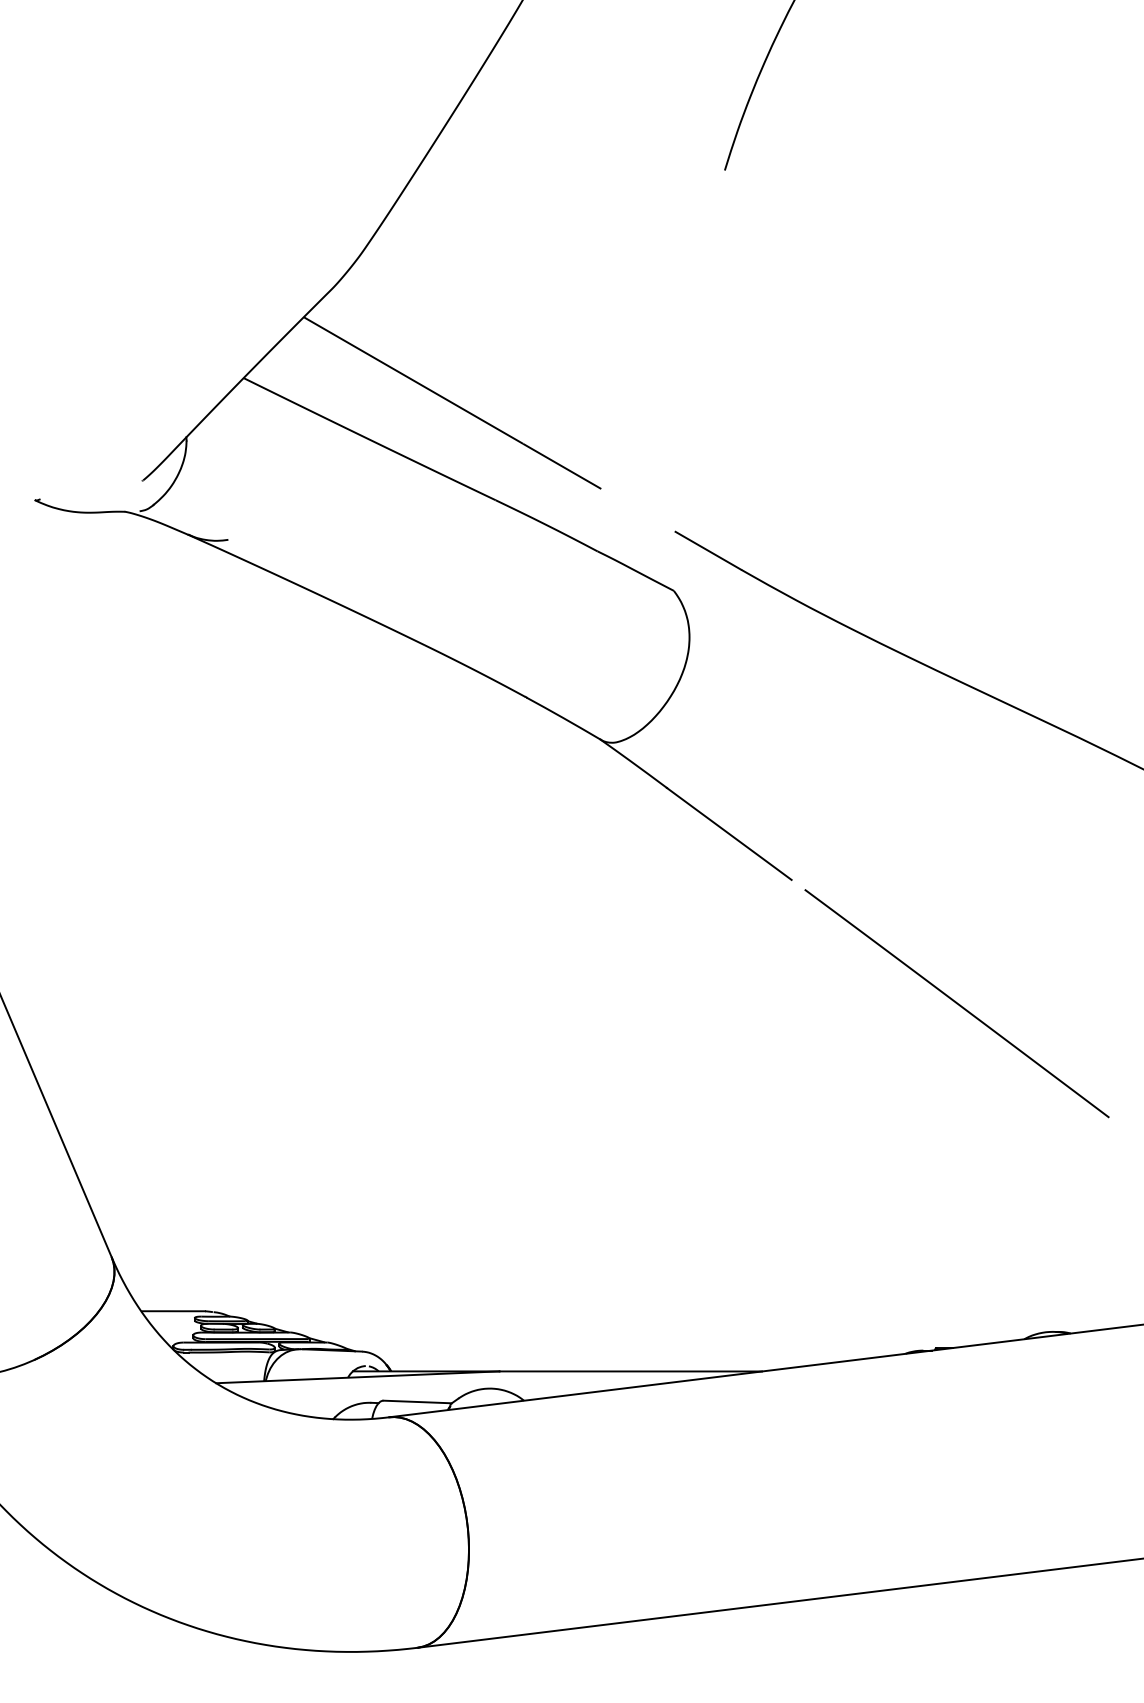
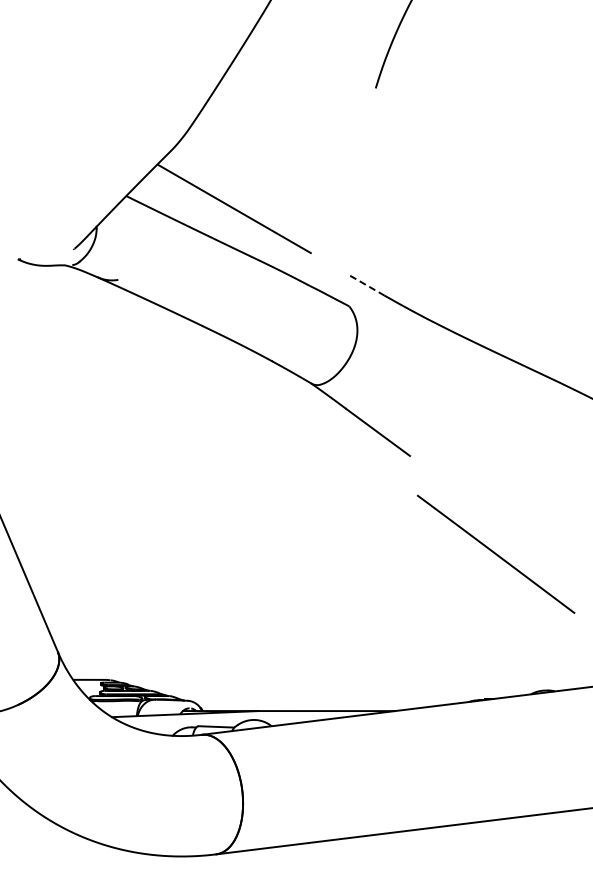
line: (708, 550) -> (367, 285), solid -> dashed
line: (957, 1001) -> (496, 553), moved

